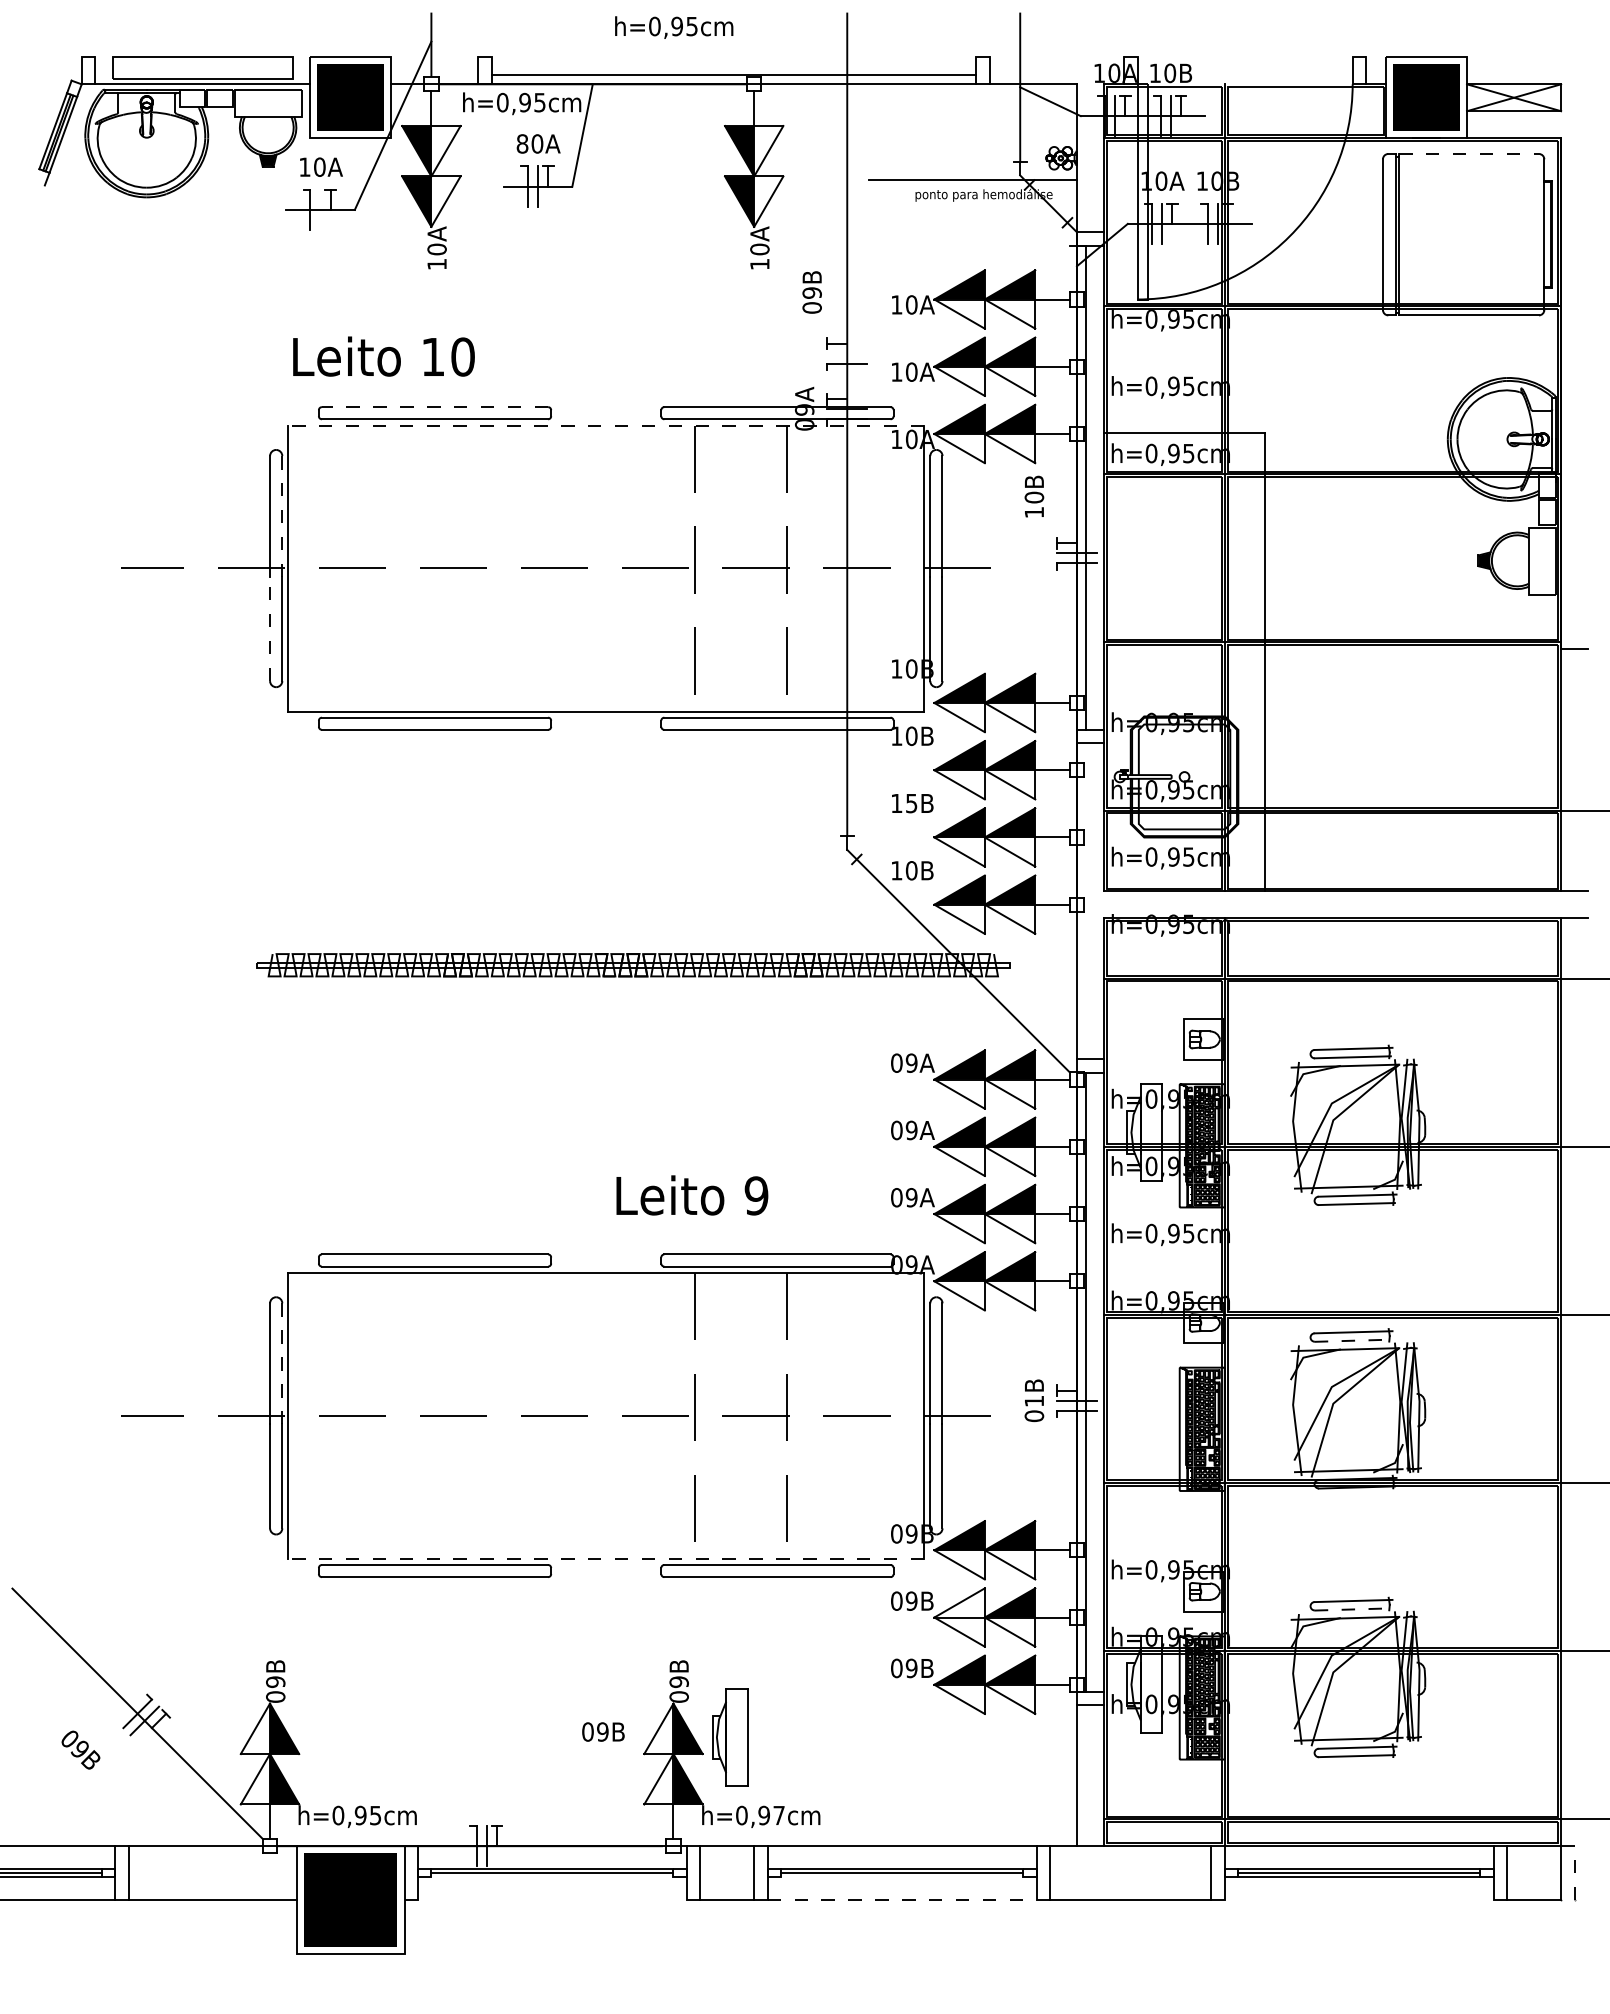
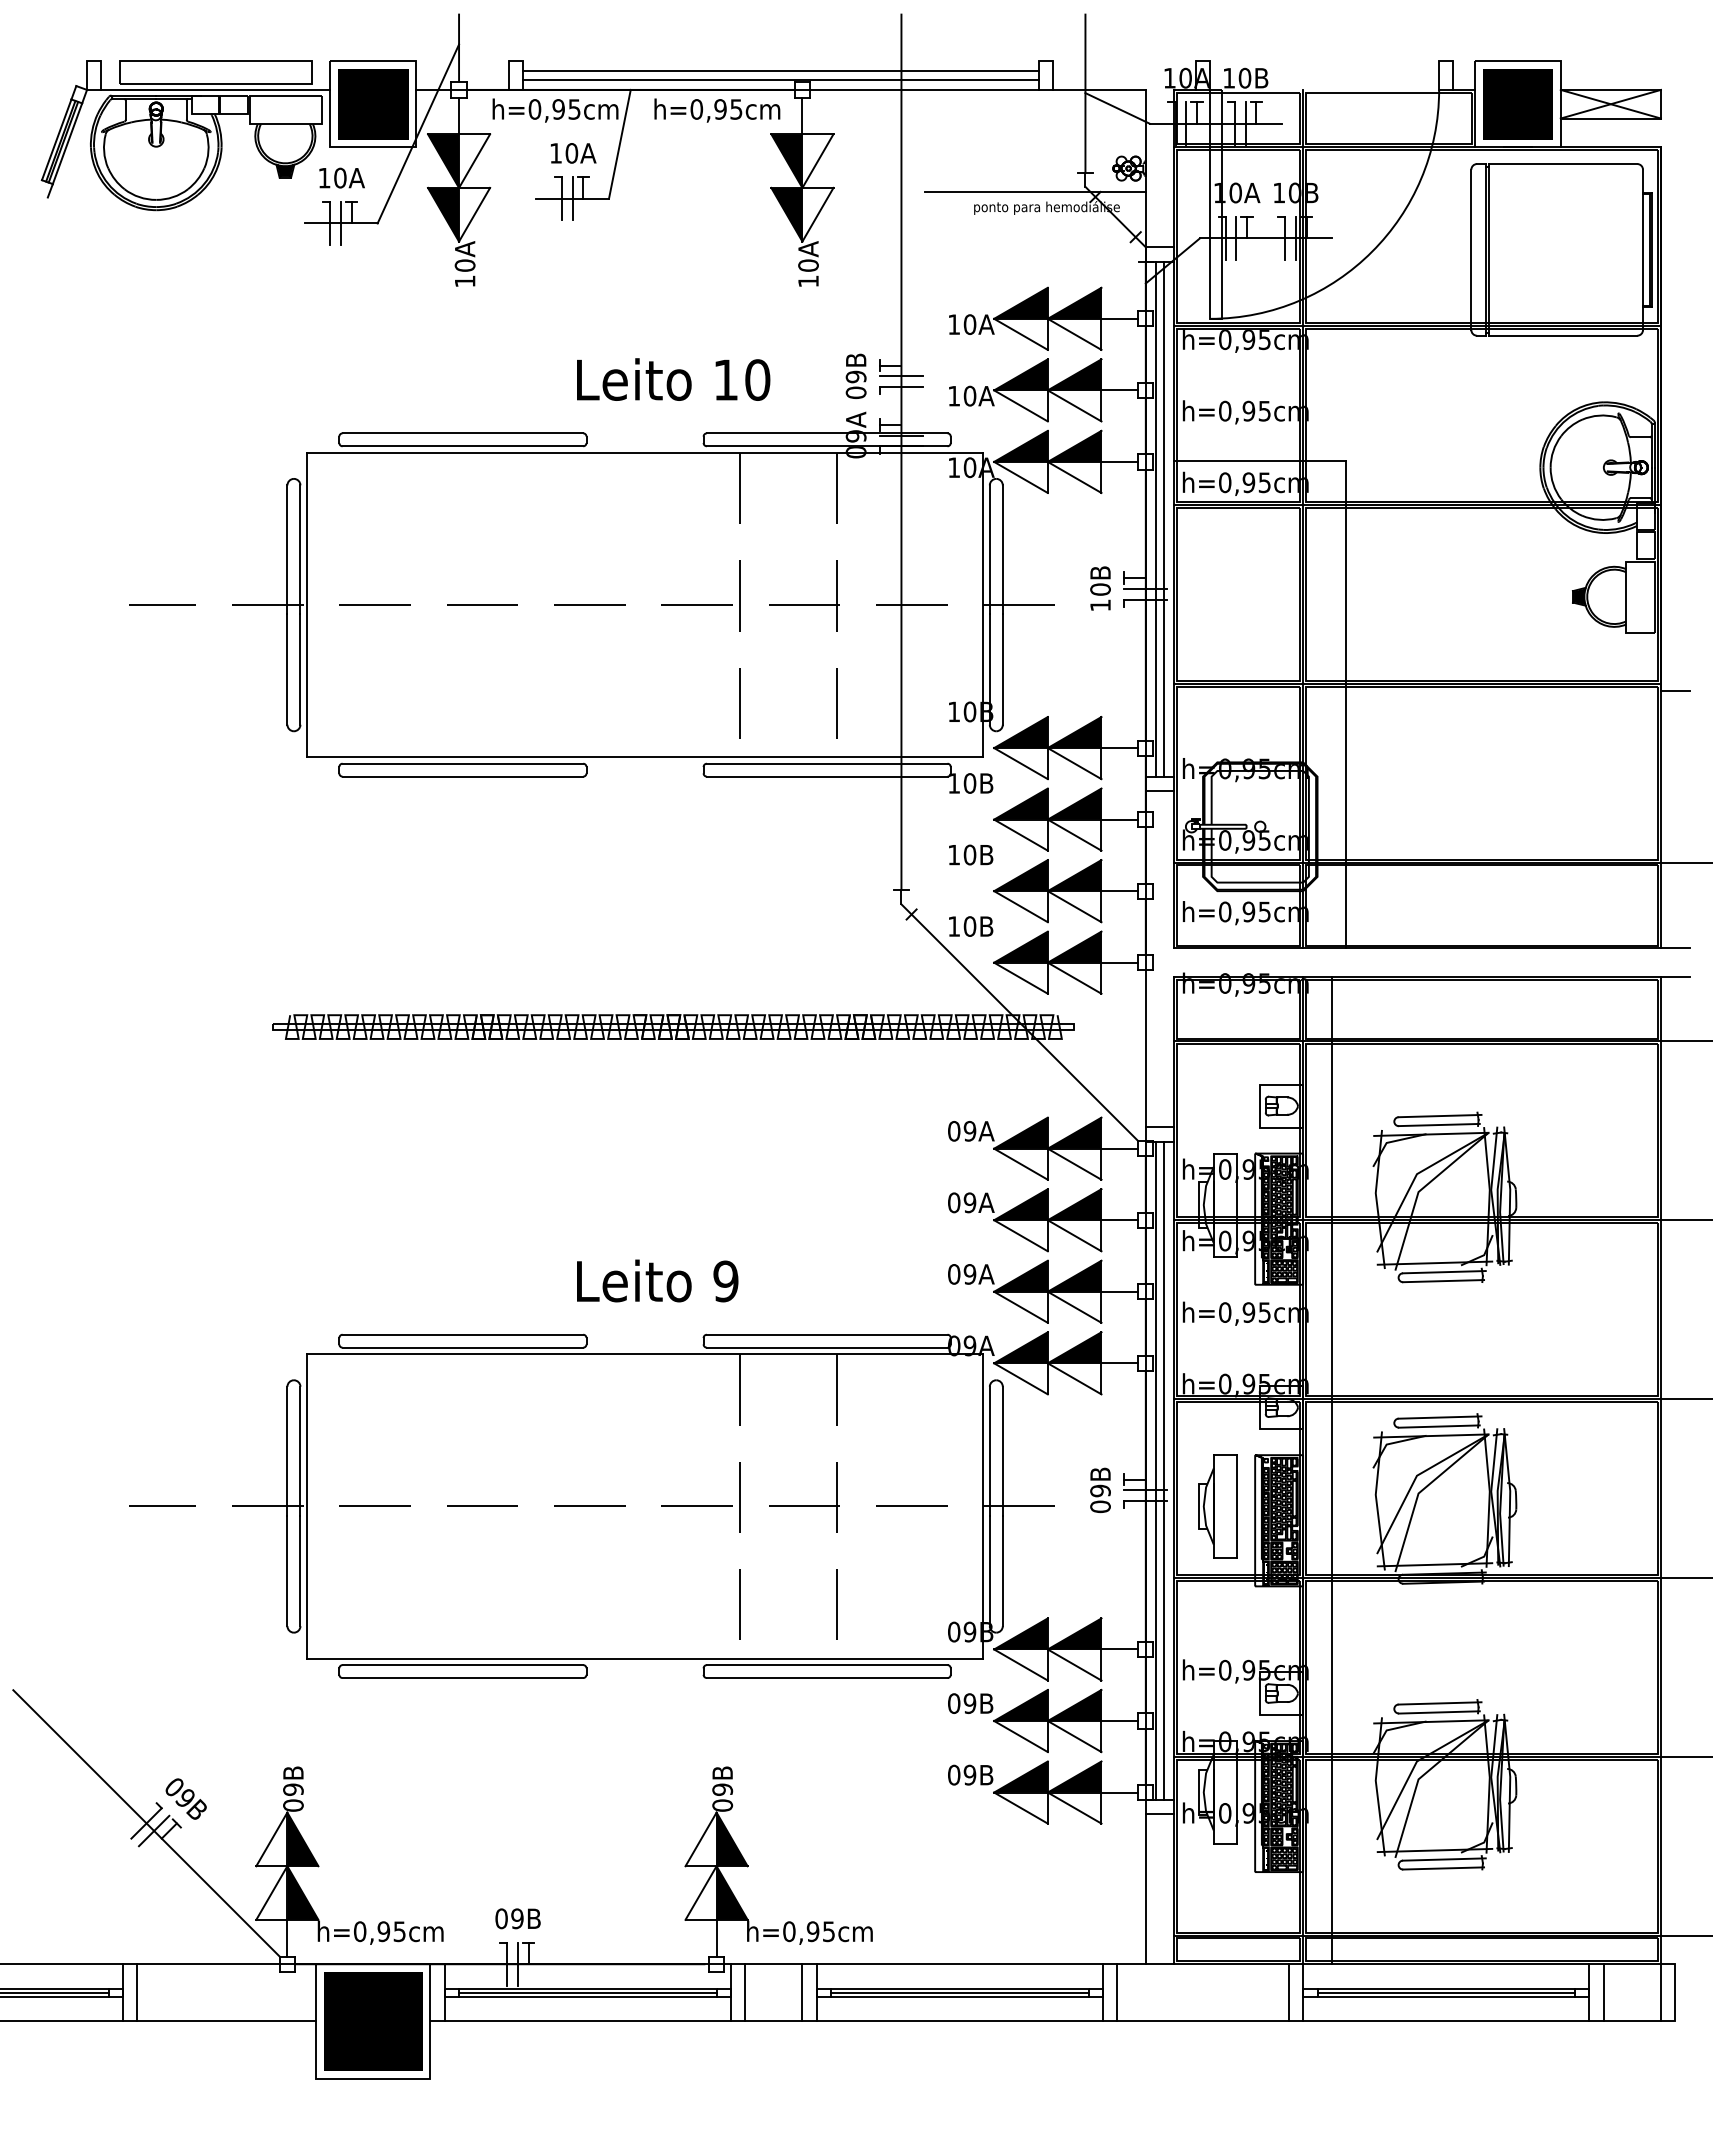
text: (674, 27) -> (717, 110), moved
line: (733, 67) -> (780, 71), added
text: (522, 144) -> (555, 153), 80A -> 10A
line: (1469, 154) -> (1563, 164), dashed -> solid
line: (320, 209) -> (341, 223), added
text: (811, 291) -> (855, 375), moved
line: (846, 353) -> (900, 376), added
text: (383, 356) -> (673, 379), moved
line: (434, 407) -> (462, 433), dashed -> solid
line: (605, 425) -> (644, 452), dashed -> solid
line: (1094, 487) -> (1164, 518), added
text: (1034, 496) -> (1100, 588), moved
line: (282, 516) -> (300, 549), dashed -> solid
line: (270, 628) -> (287, 668), dashed -> solid
text: (911, 803) -> (969, 854), 15B -> 10B
text: (692, 1195) -> (657, 1280), moved
line: (1353, 1340) -> (1439, 1426), dashed -> solid
line: (282, 1363) -> (300, 1450), dashed -> solid
line: (1094, 1382) -> (1164, 1470), added
line: (1251, 1382) -> (1331, 1470), added
text: (1034, 1400) -> (1100, 1490), 01B -> 09B
line: (605, 1558) -> (644, 1658), dashed -> solid
fill: (959, 1602) -> (1020, 1705), added
line: (1353, 1609) -> (1439, 1712), dashed -> solid
text: (602, 1731) -> (517, 1918), moved
part: (729, 1737) -> (1217, 1506), moved
text: (80, 1749) -> (185, 1798), moved
text: (778, 1815) -> (828, 1931), h=0,97cm -> h=0,95cm
line: (1574, 1872) -> (1675, 1992), dashed -> solid
line: (552, 1877) -> (587, 1997), added
line: (901, 1877) -> (959, 1997), added
line: (552, 1900) -> (587, 2021), added
line: (902, 1900) -> (960, 2021), dashed -> solid
line: (1359, 1900) -> (1446, 2021), added

